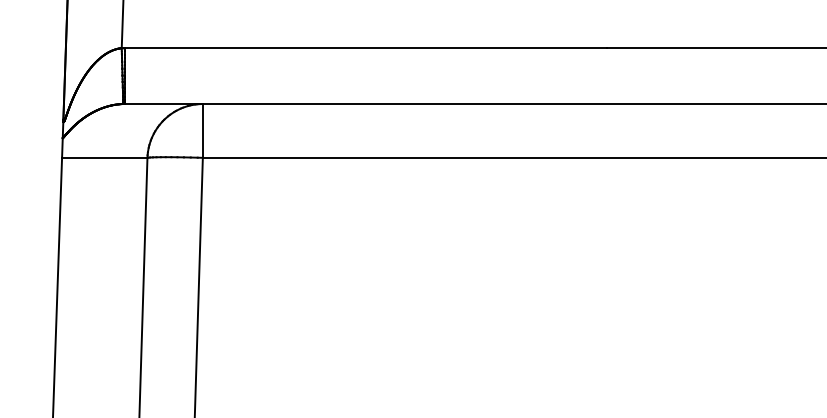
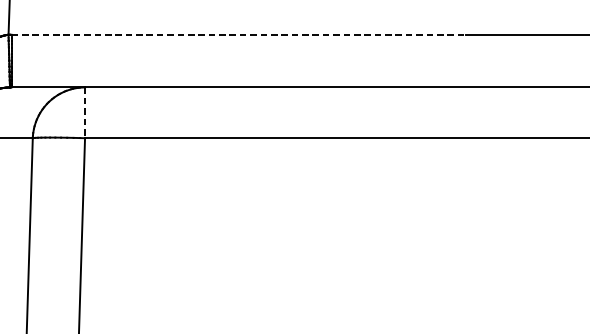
line: (366, 48) -> (239, 35), solid -> dashed
line: (202, 130) -> (84, 112), solid -> dashed

